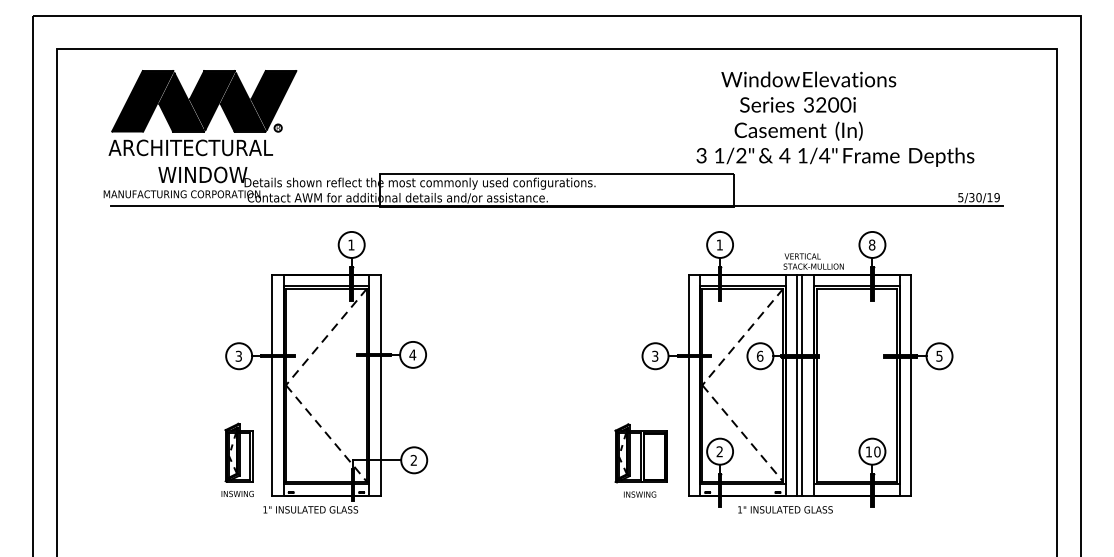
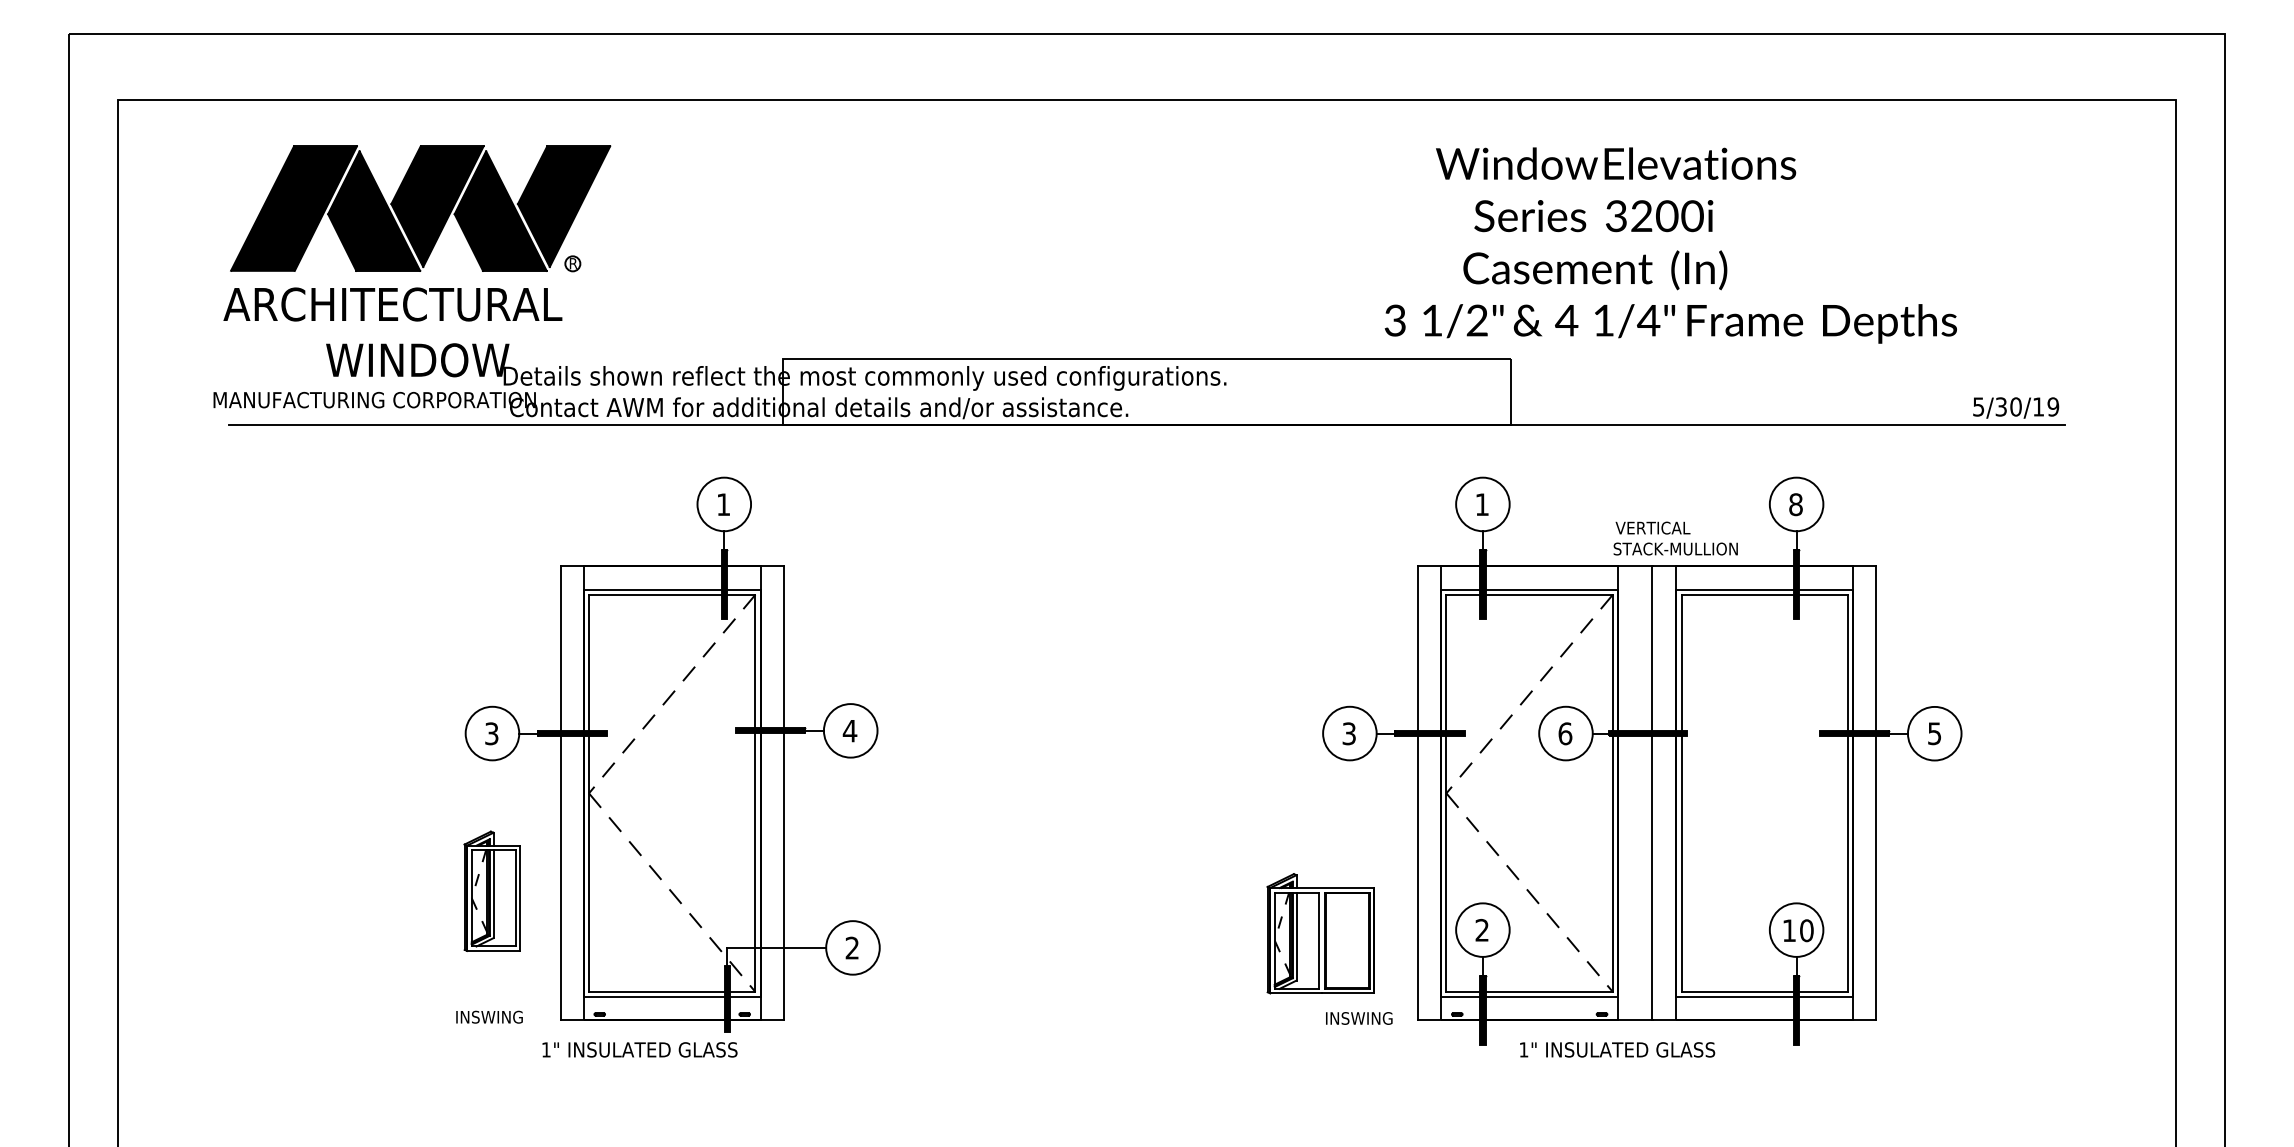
text: (835, 118) -> (1671, 244), moved
line: (797, 385) -> (1642, 793), removed
part: (238, 452) -> (491, 890), moved
text: (640, 494) -> (1360, 1018), moved

